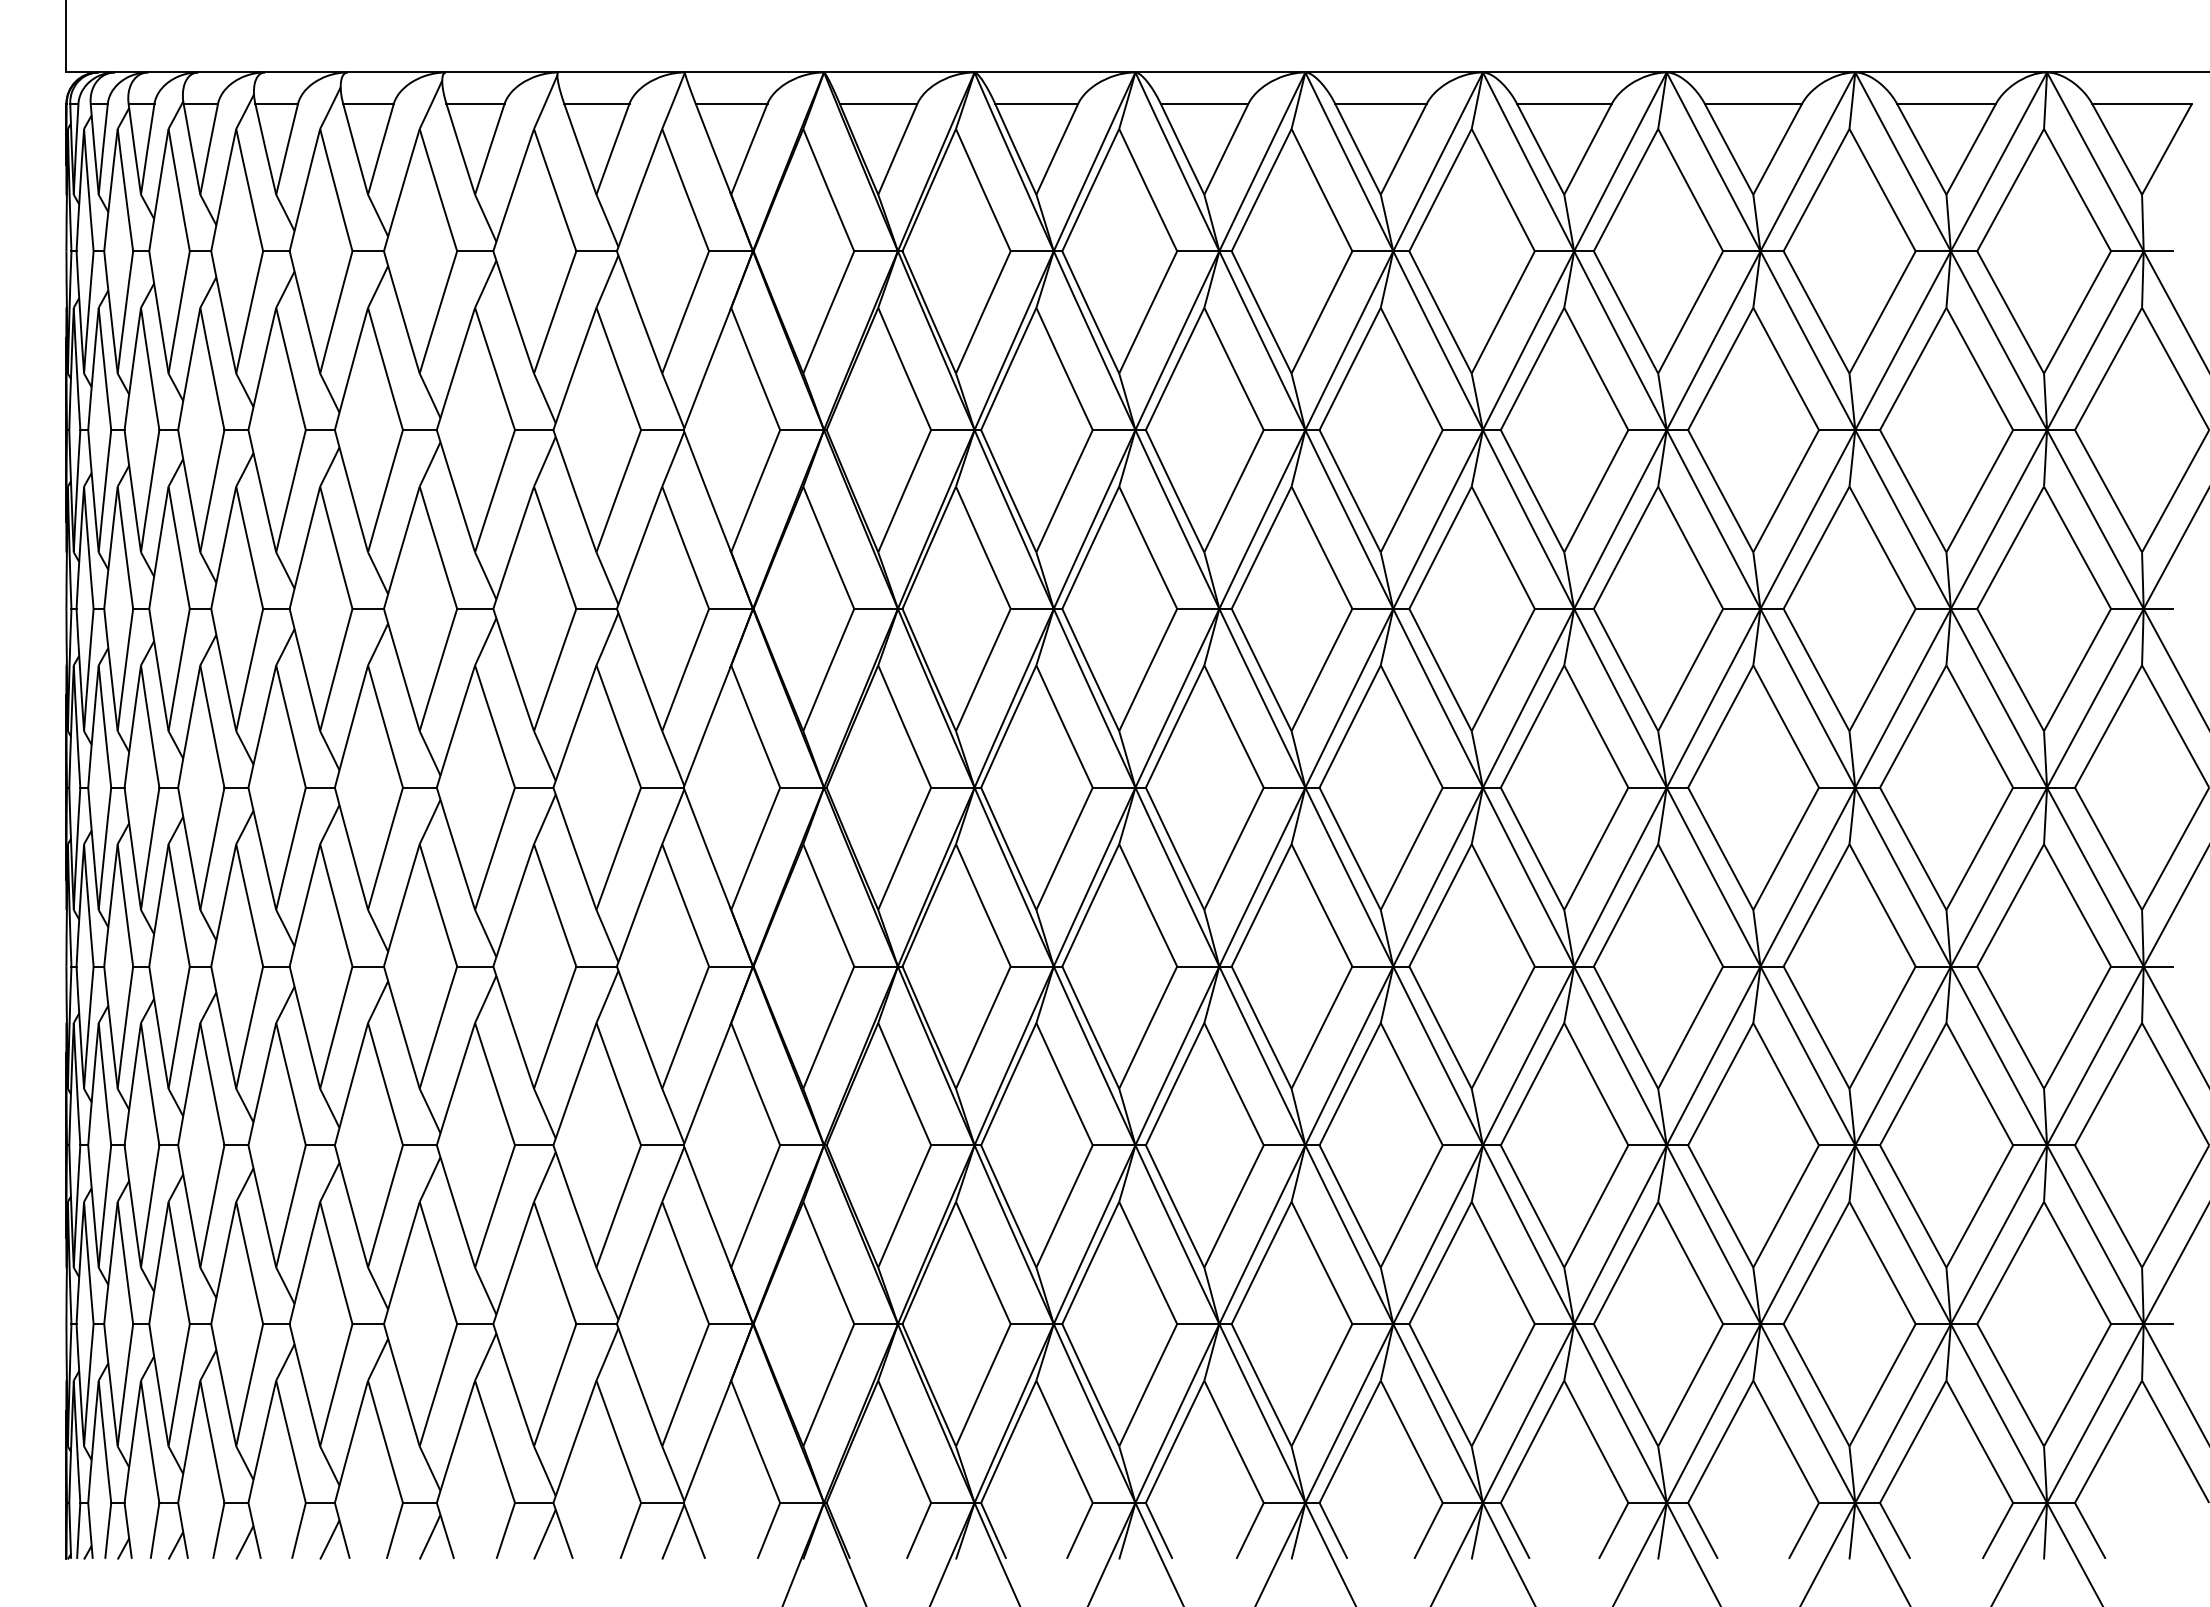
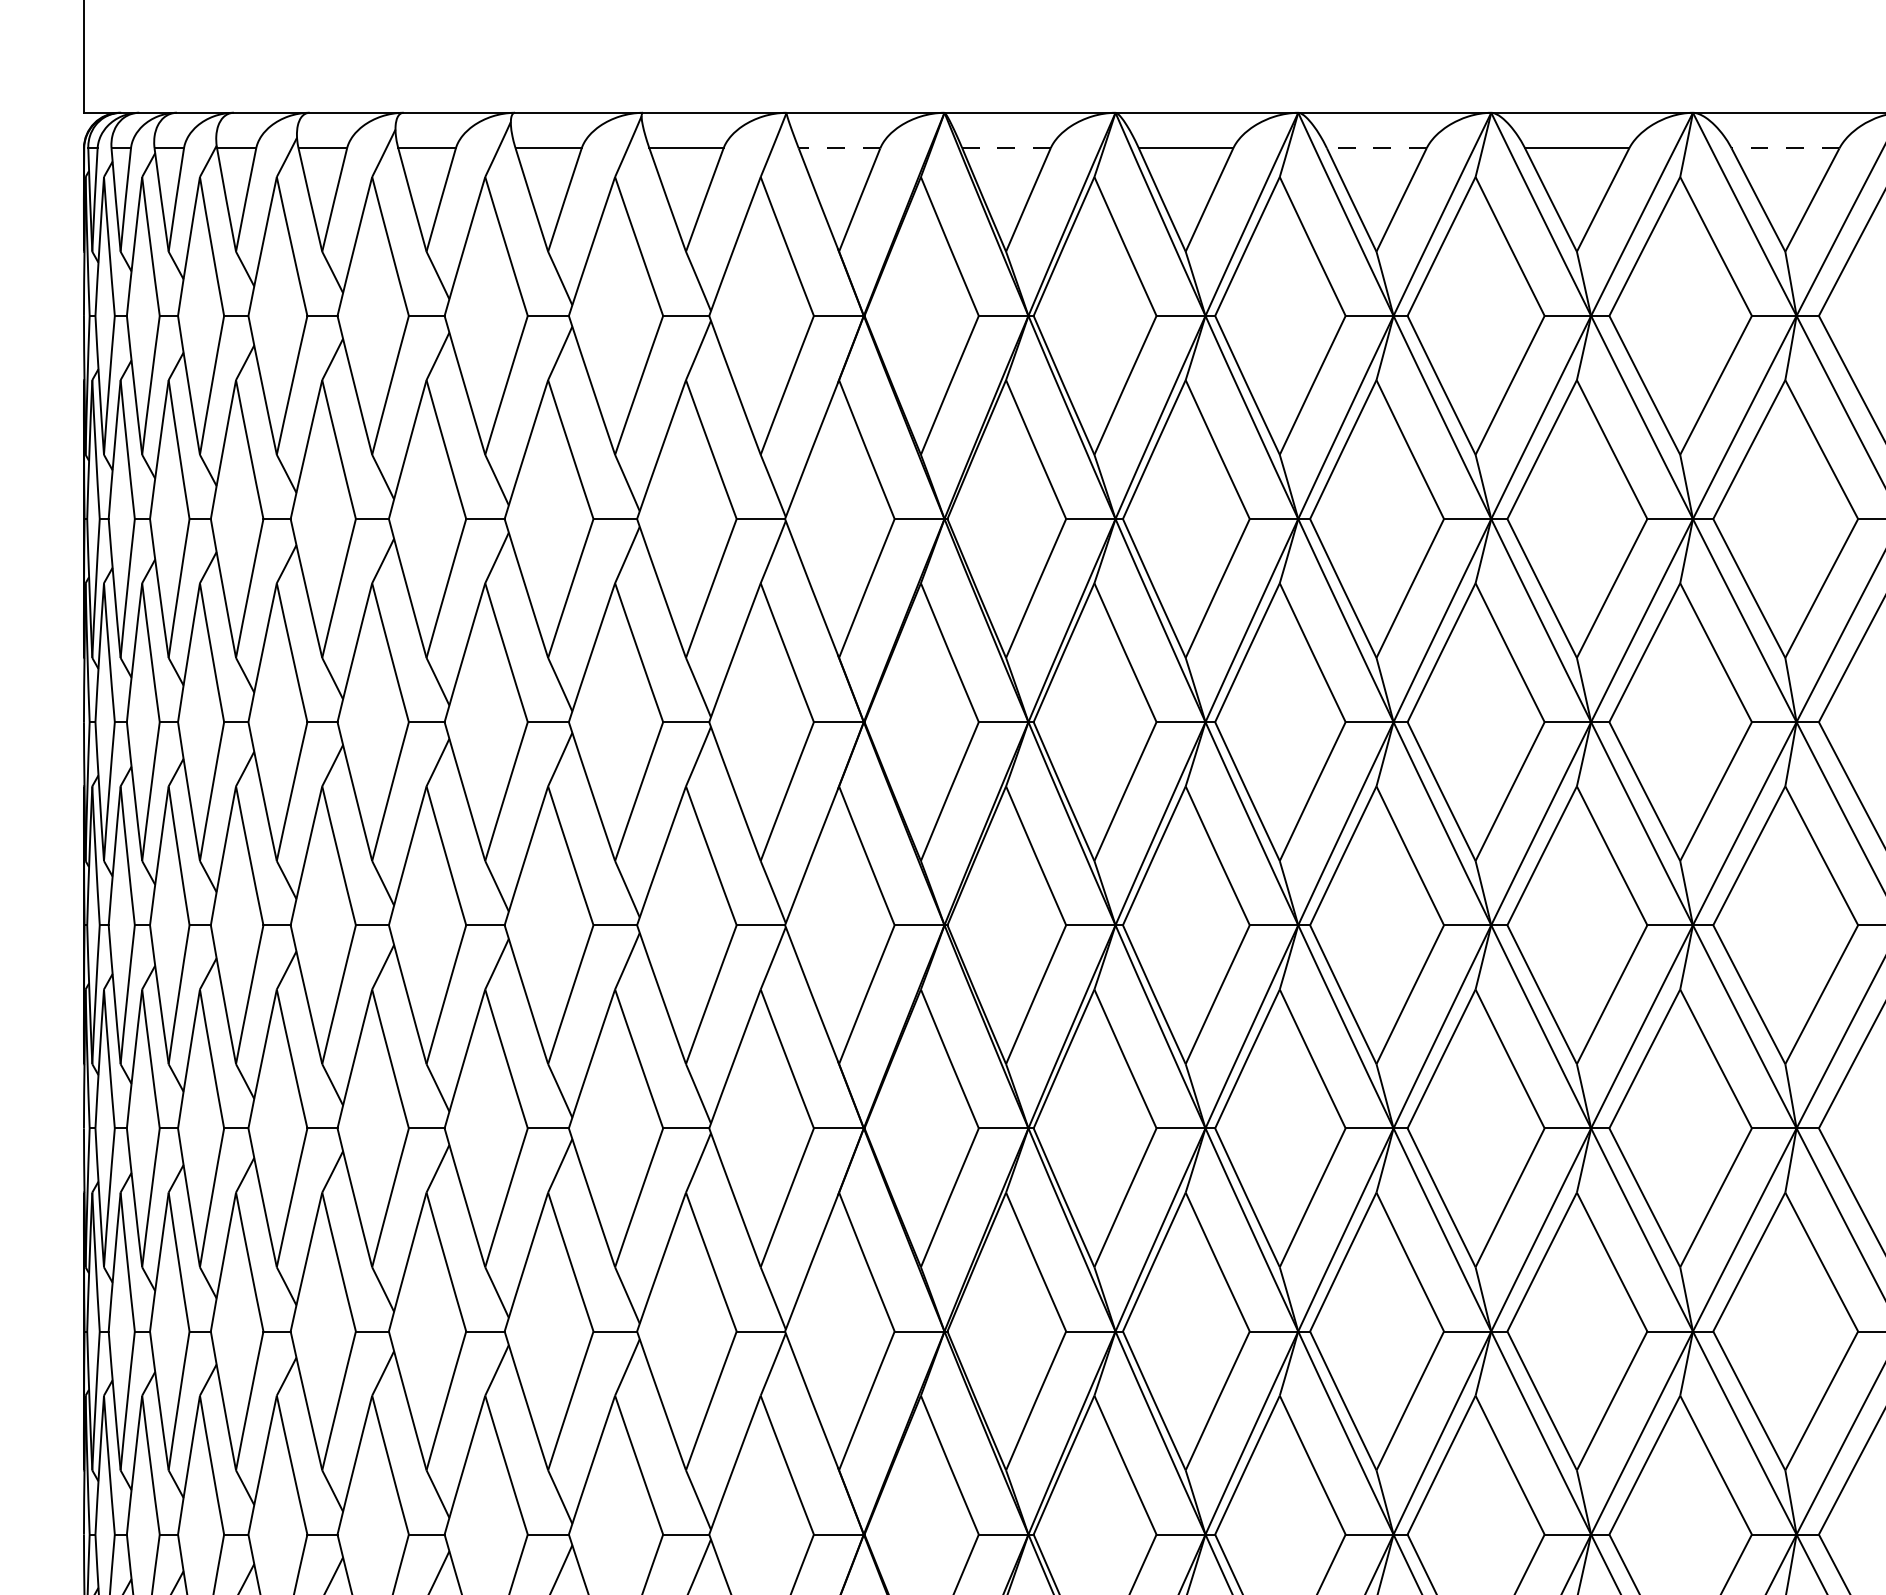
line: (731, 103) -> (839, 148), solid -> dashed
line: (878, 103) -> (1006, 148), solid -> dashed
line: (1204, 103) -> (1376, 148), solid -> dashed
line: (1563, 103) -> (1784, 148), solid -> dashed

